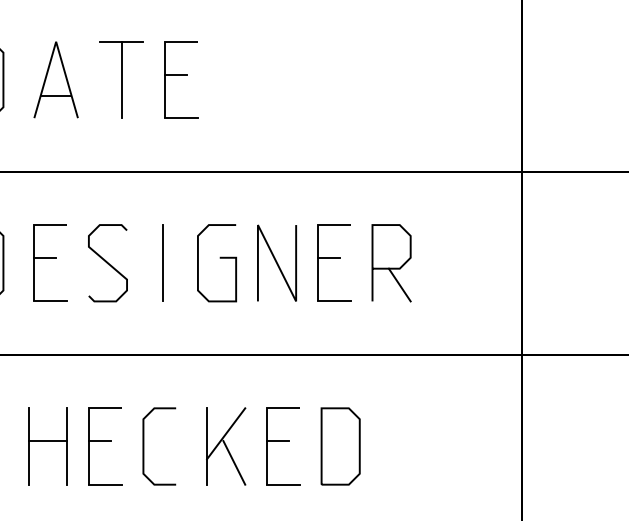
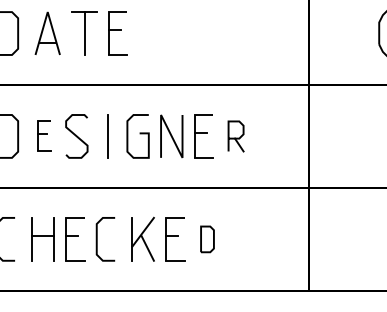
part: (50, 263) -> (44, 136), size x0.7
part: (390, 263) -> (235, 136), size x0.7
part: (340, 446) -> (207, 239), size x0.6

